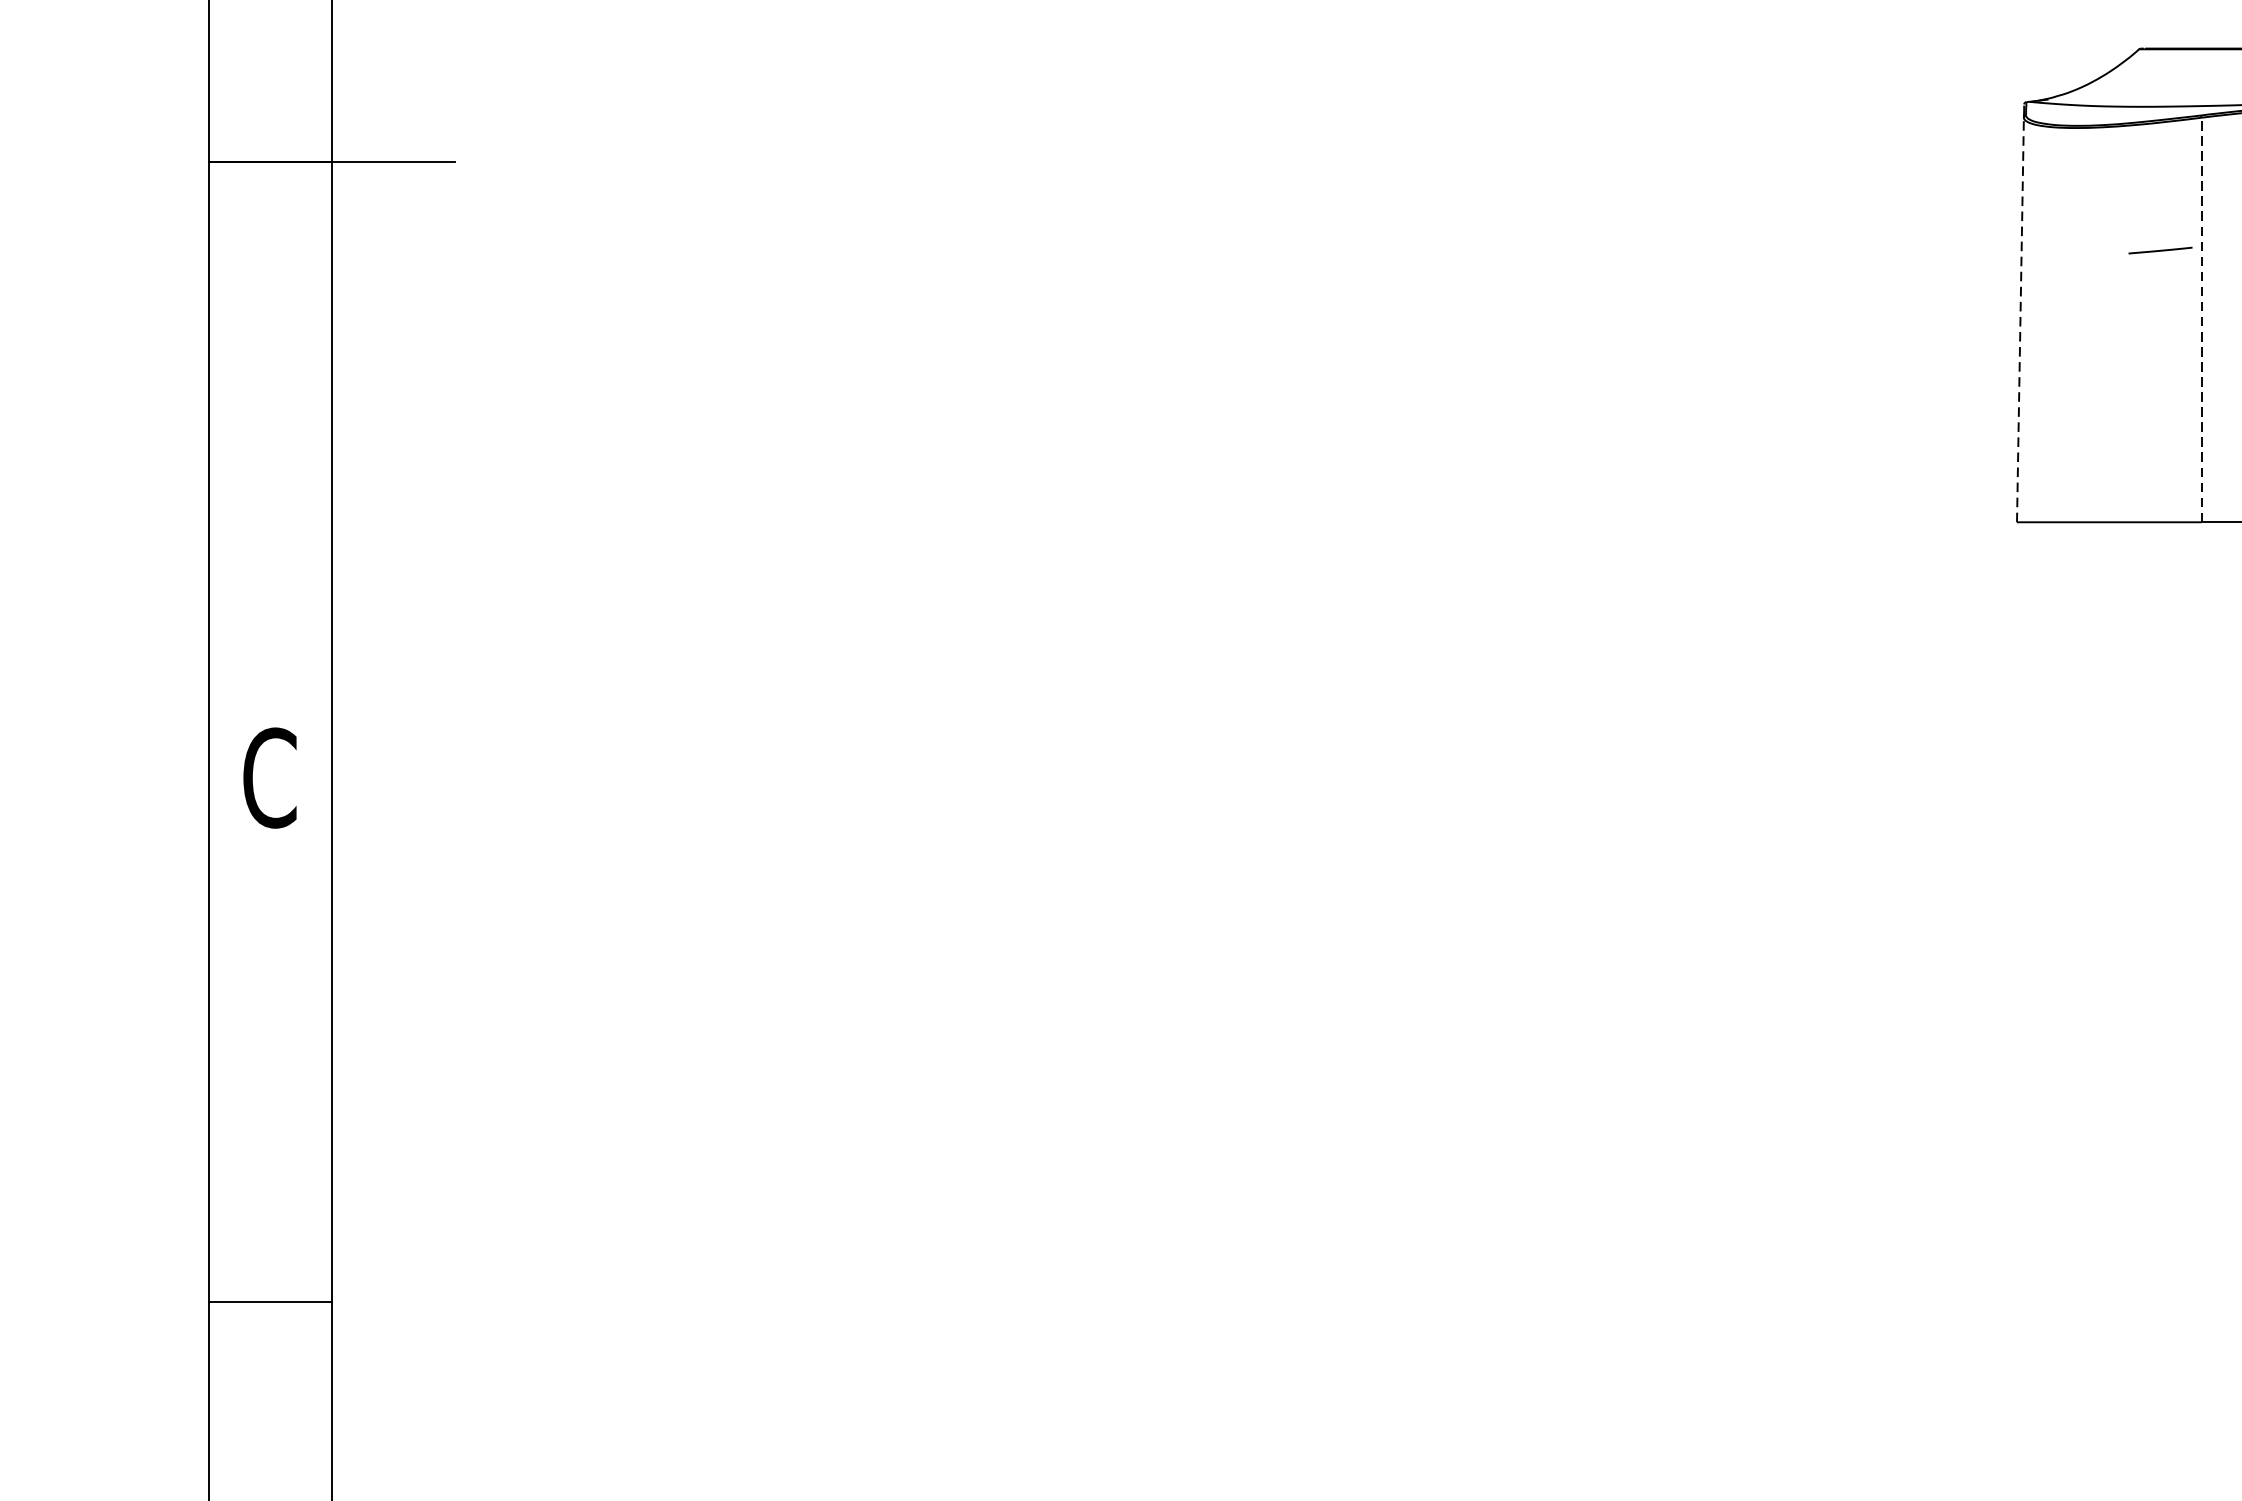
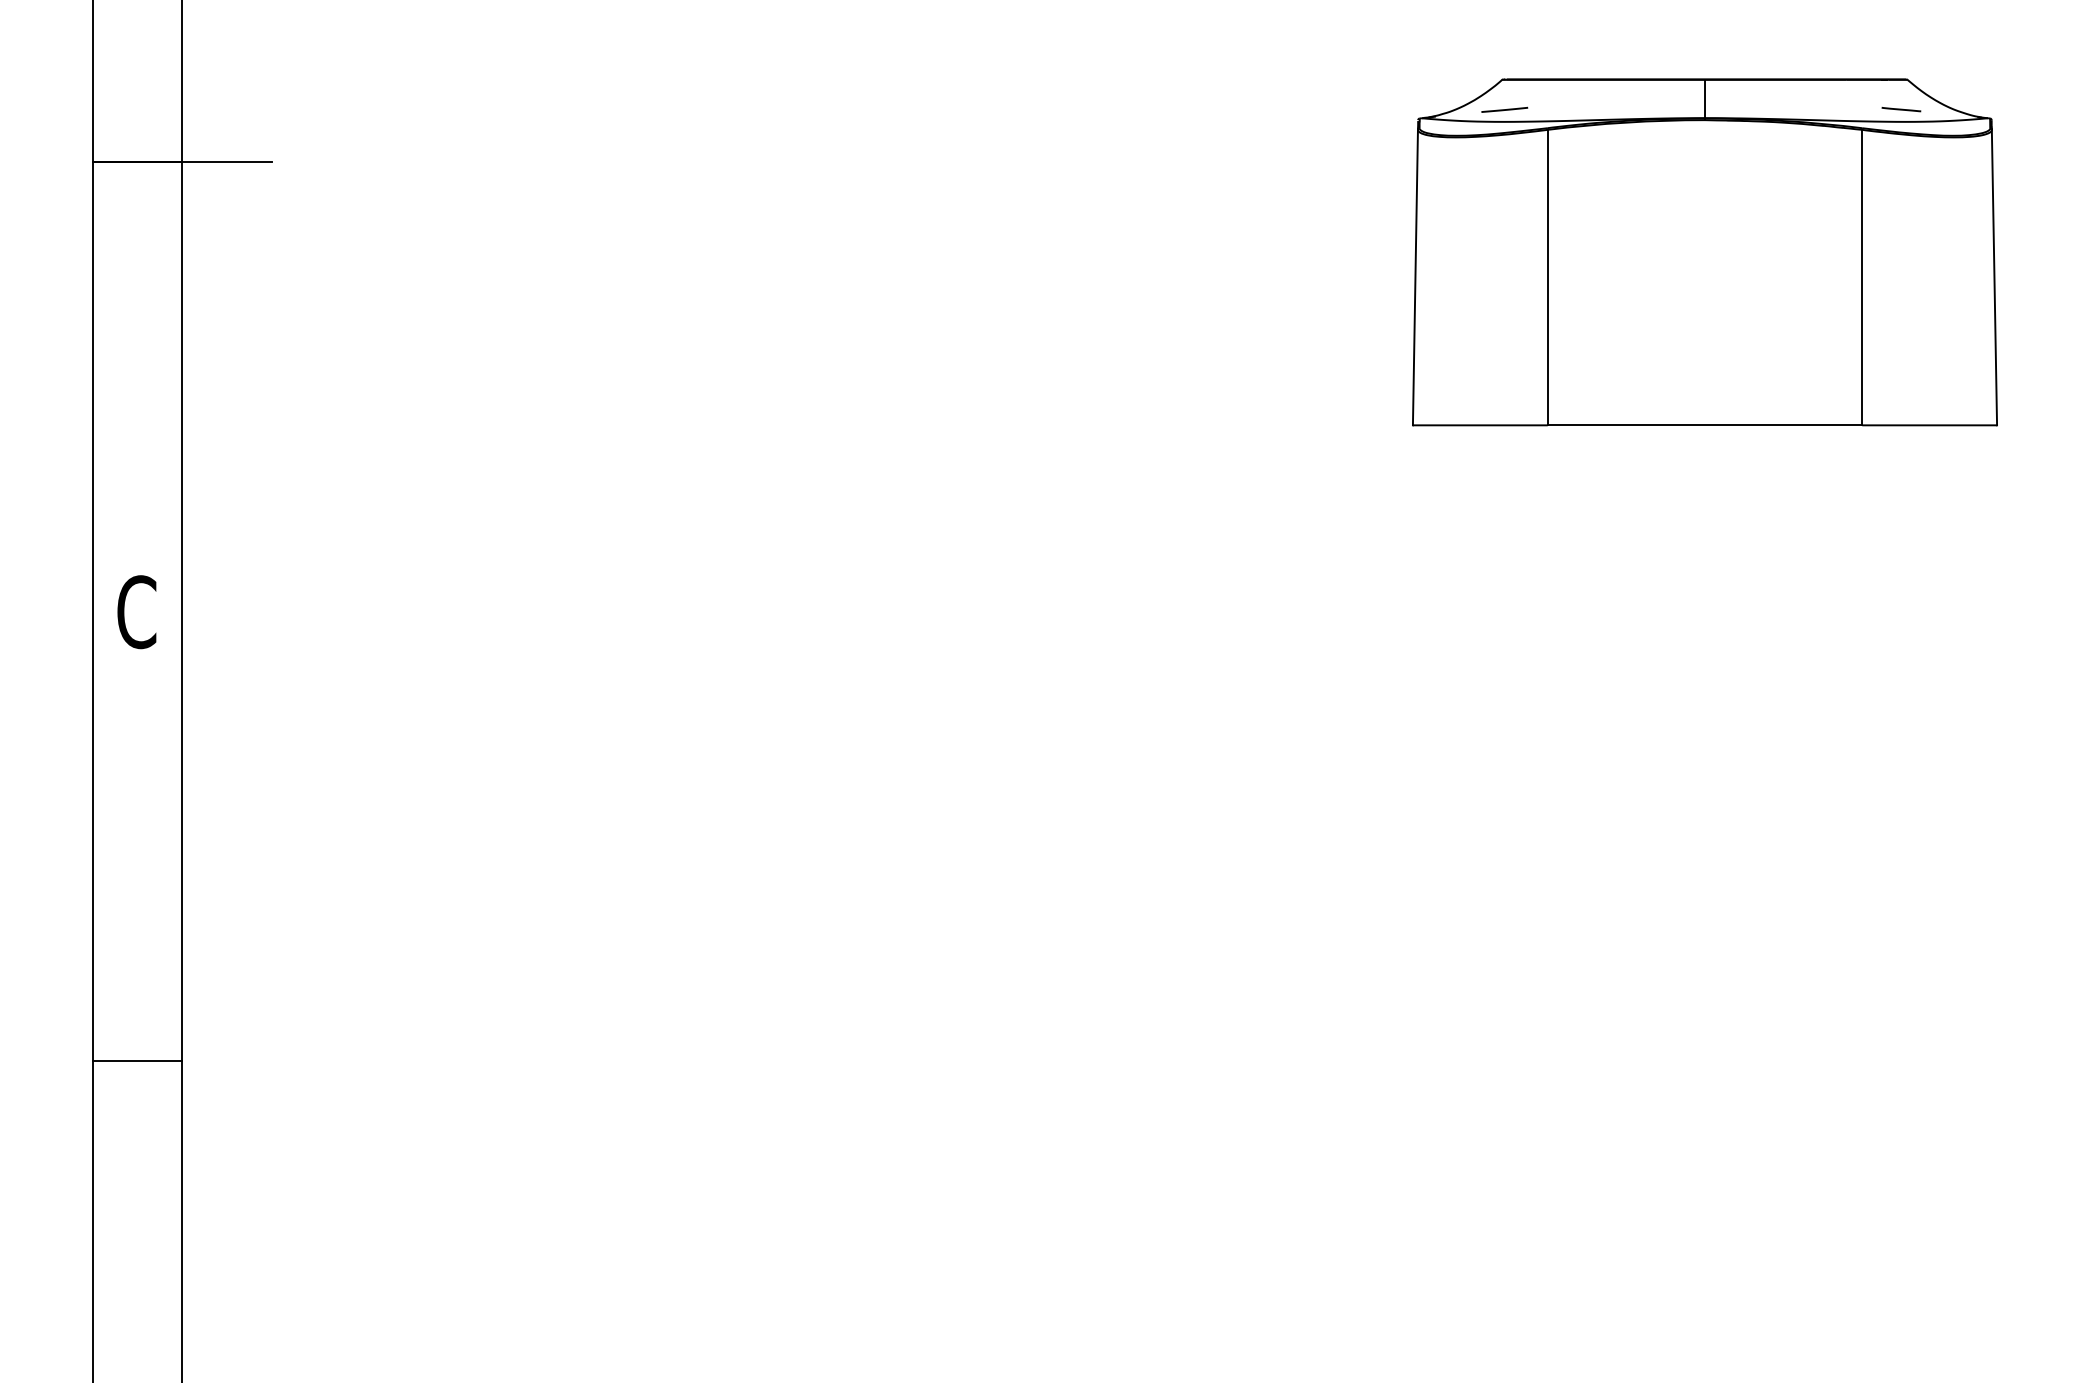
line: (2160, 250) -> (1504, 109), moved
line: (2020, 319) -> (1415, 277), dashed -> solid
line: (2201, 319) -> (1547, 277), dashed -> solid
line: (270, 1301) -> (137, 1060), moved

